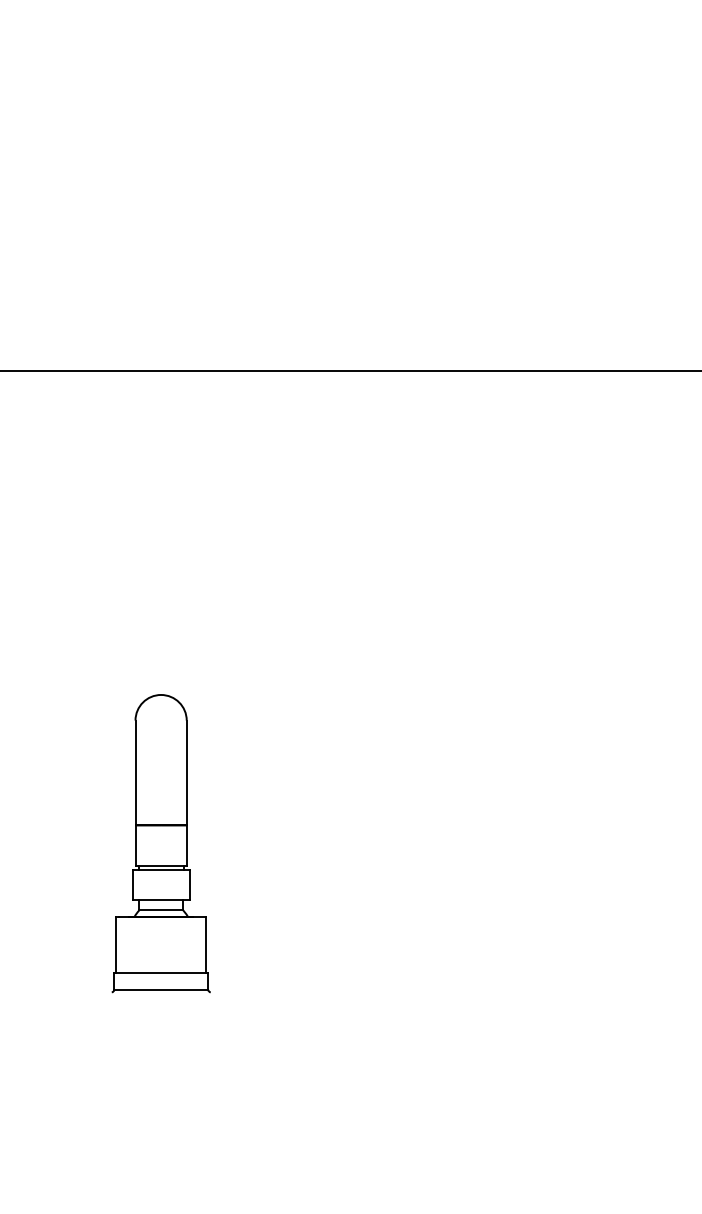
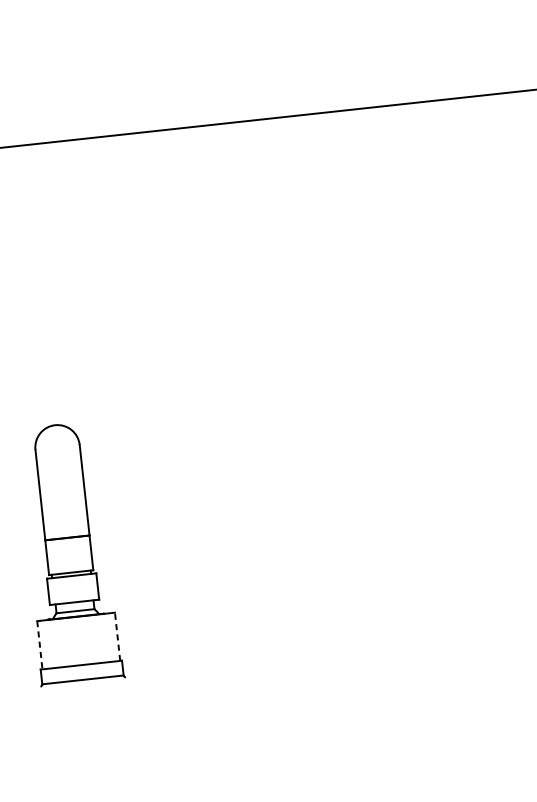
line: (116, 944) -> (40, 644), solid -> dashed
line: (206, 944) -> (117, 636), solid -> dashed

